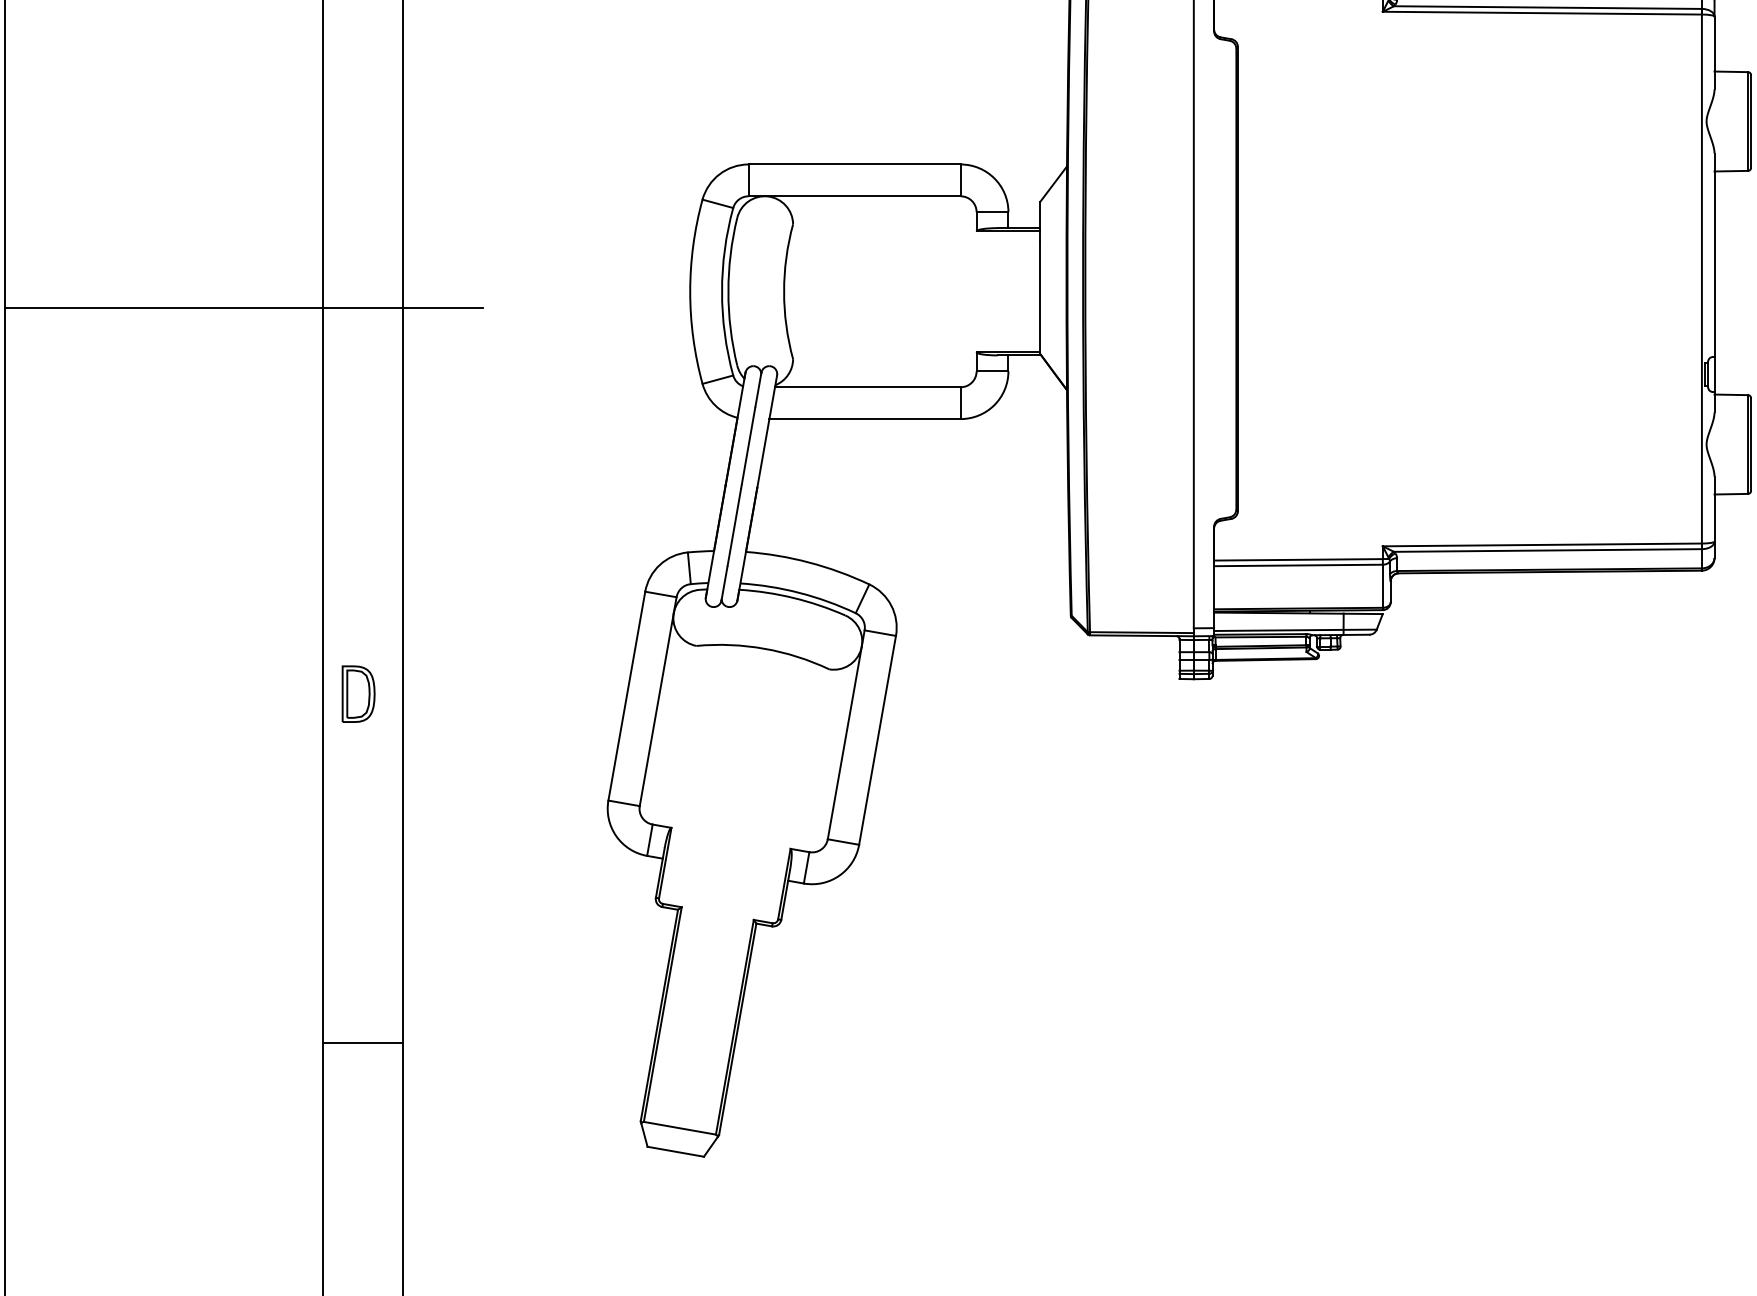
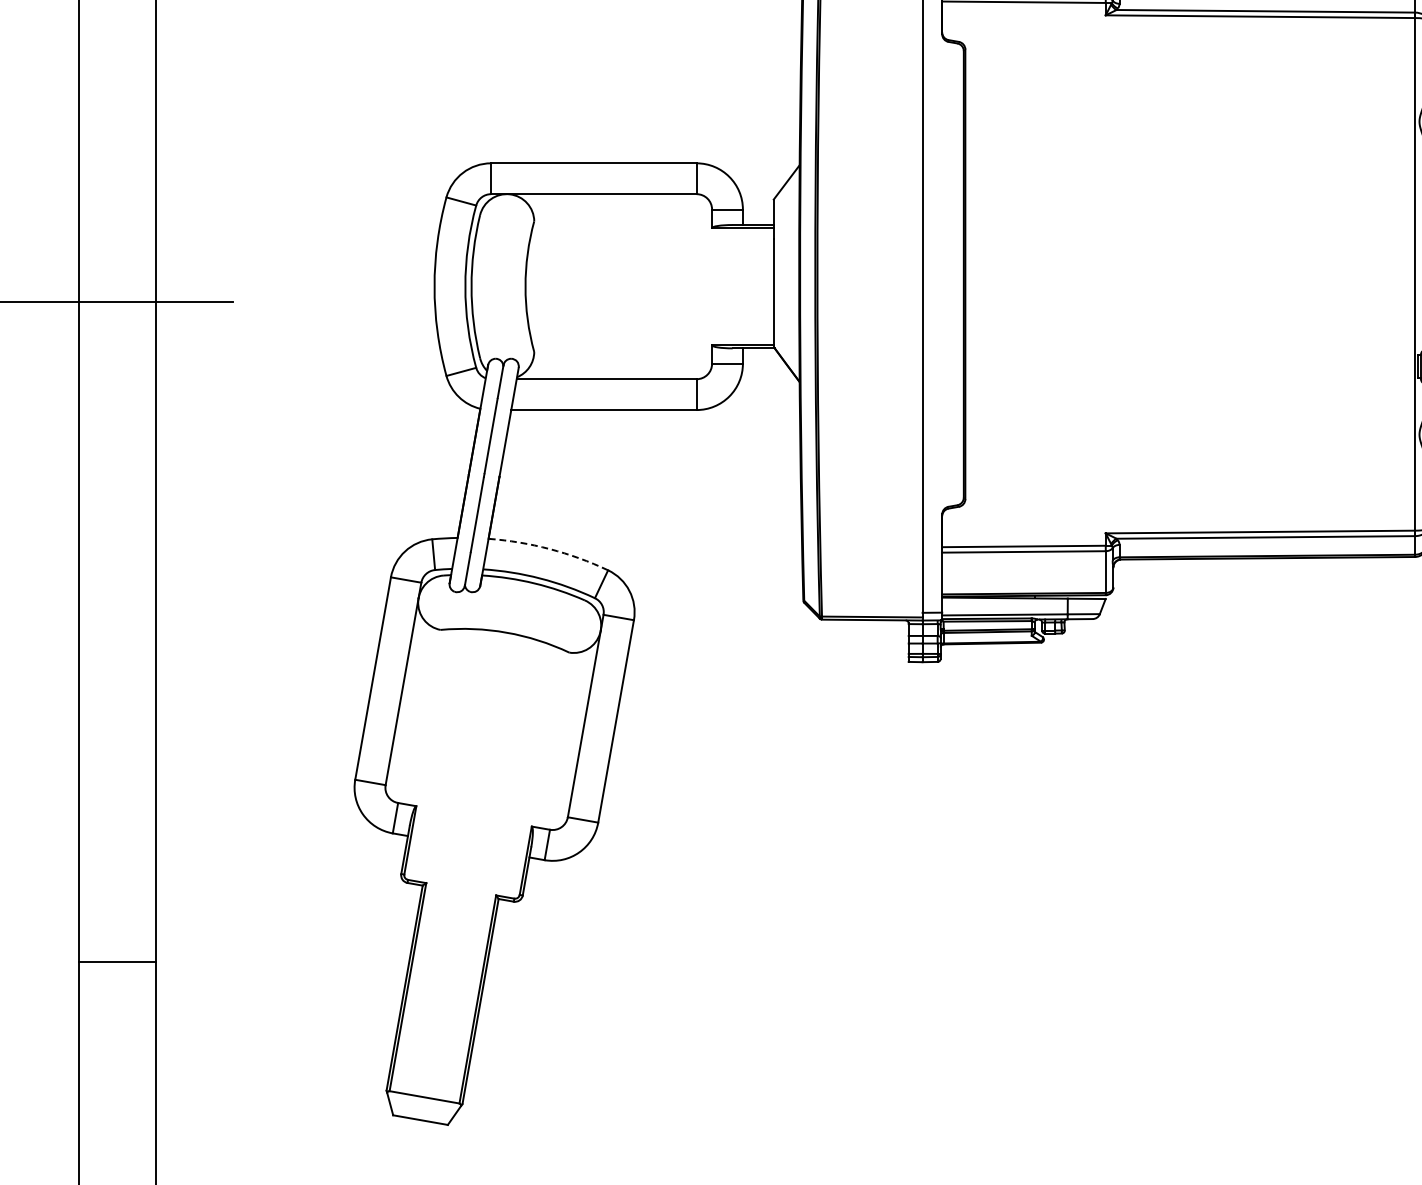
arc: (809, 562) -> (550, 549), solid -> dashed
part: (358, 693) -> (113, 676), removed
line: (362, 1042) -> (116, 961), moved

